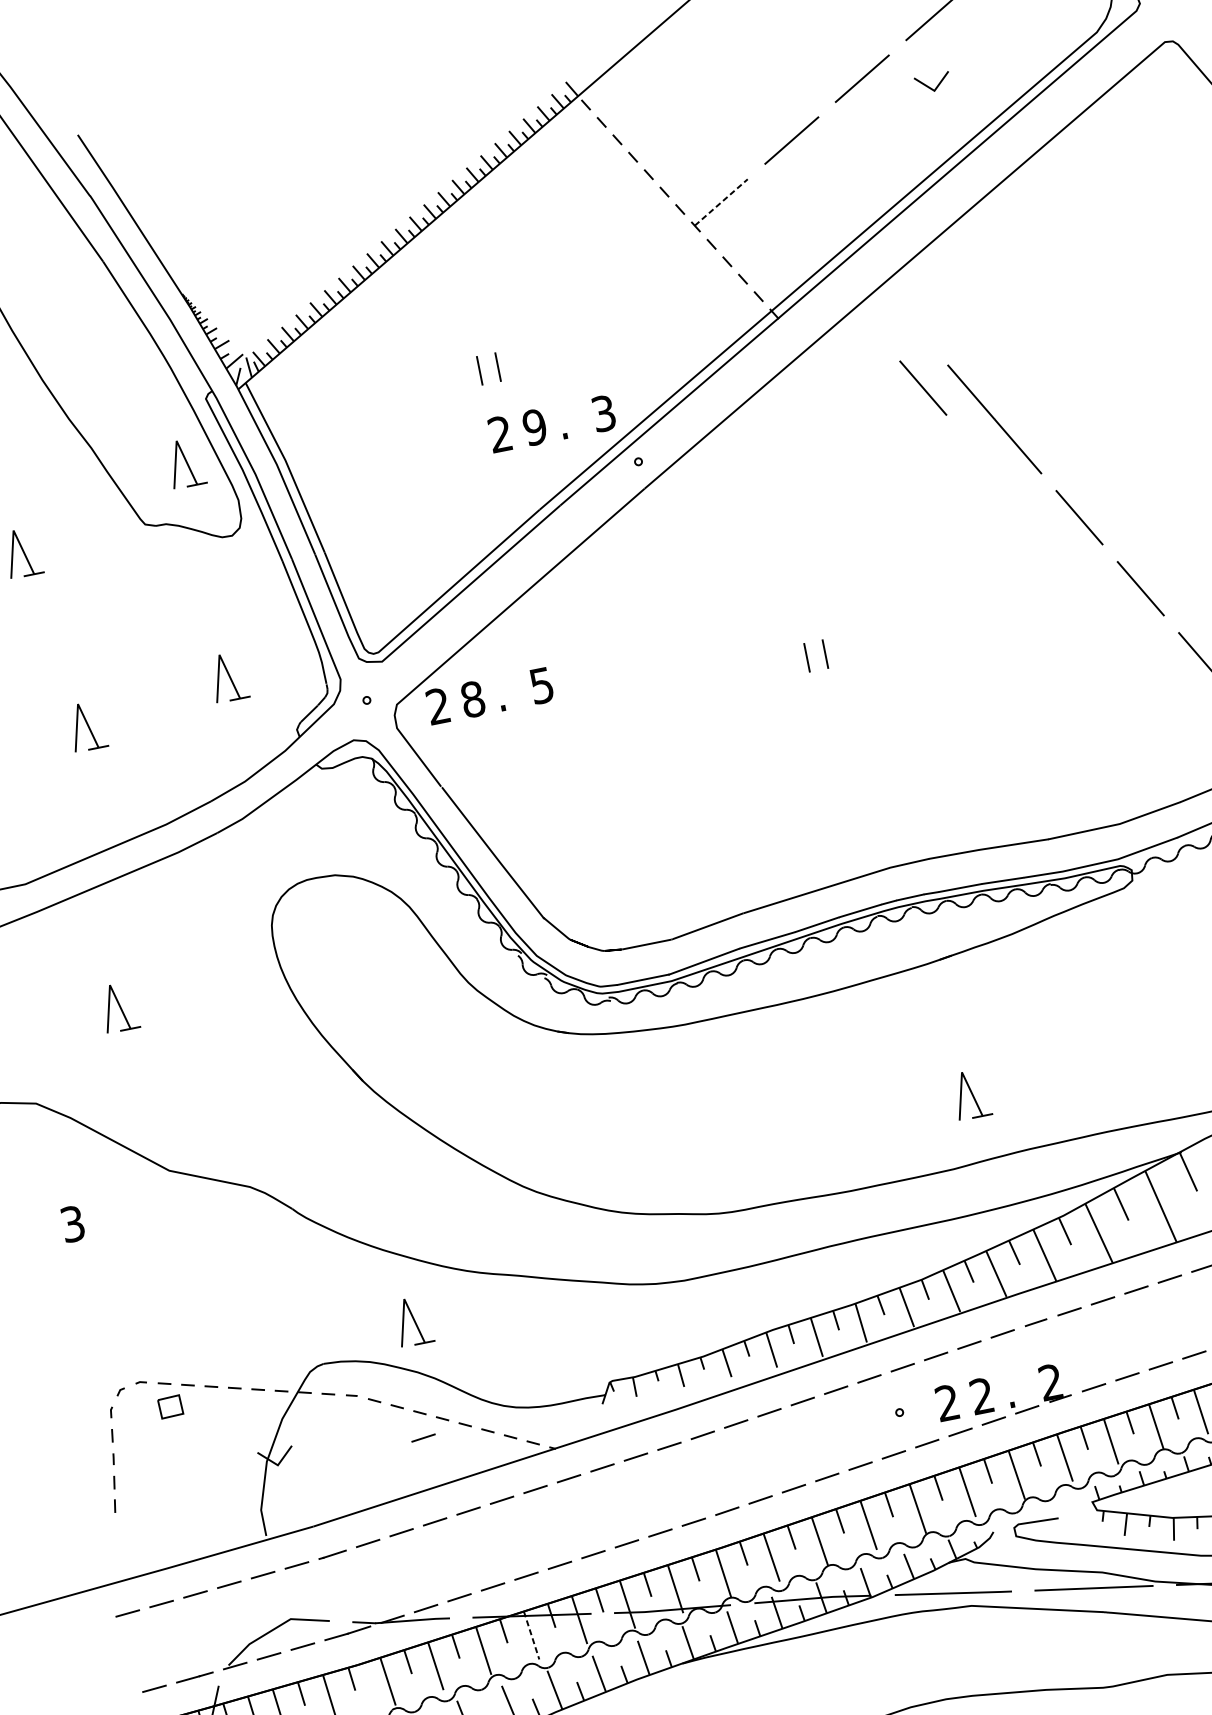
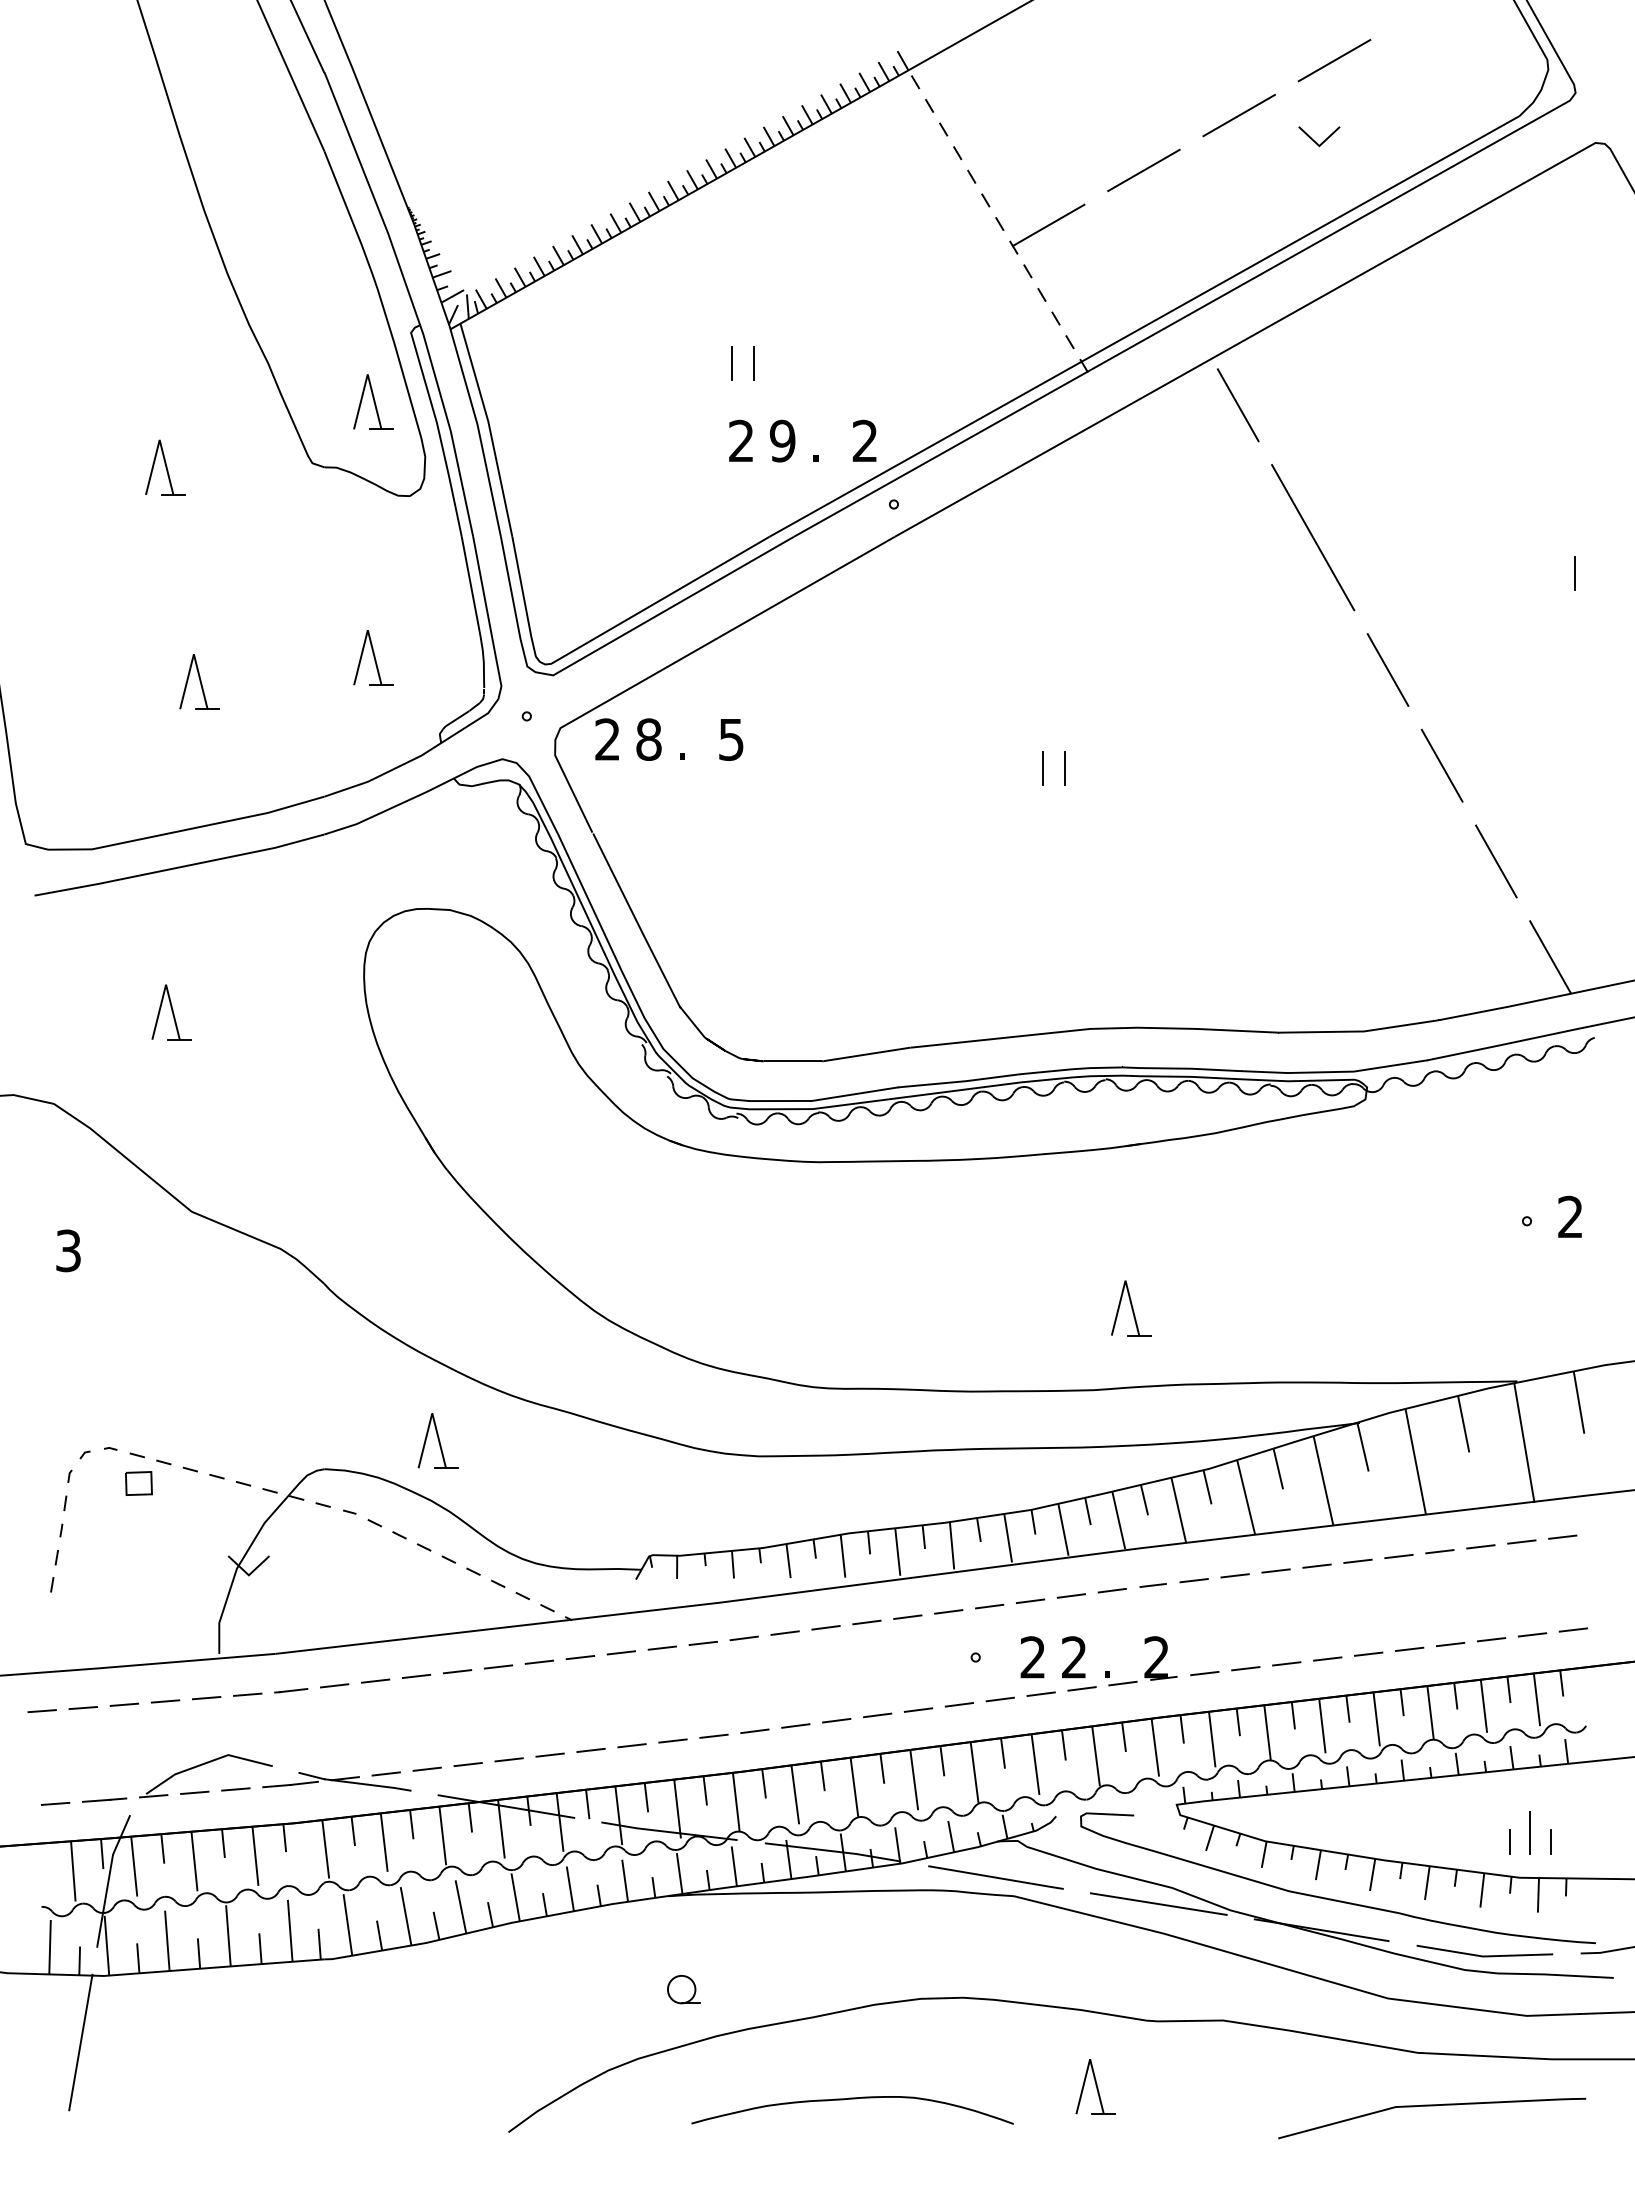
line: (722, 202) -> (1049, 225), dashed -> solid
line: (922, 388) -> (1237, 405), moved
text: (603, 414) -> (864, 441), 3 -> 2
line: (423, 1437) -> (422, 1576), removed
line: (531, 1635) -> (501, 1829), dashed -> solid

